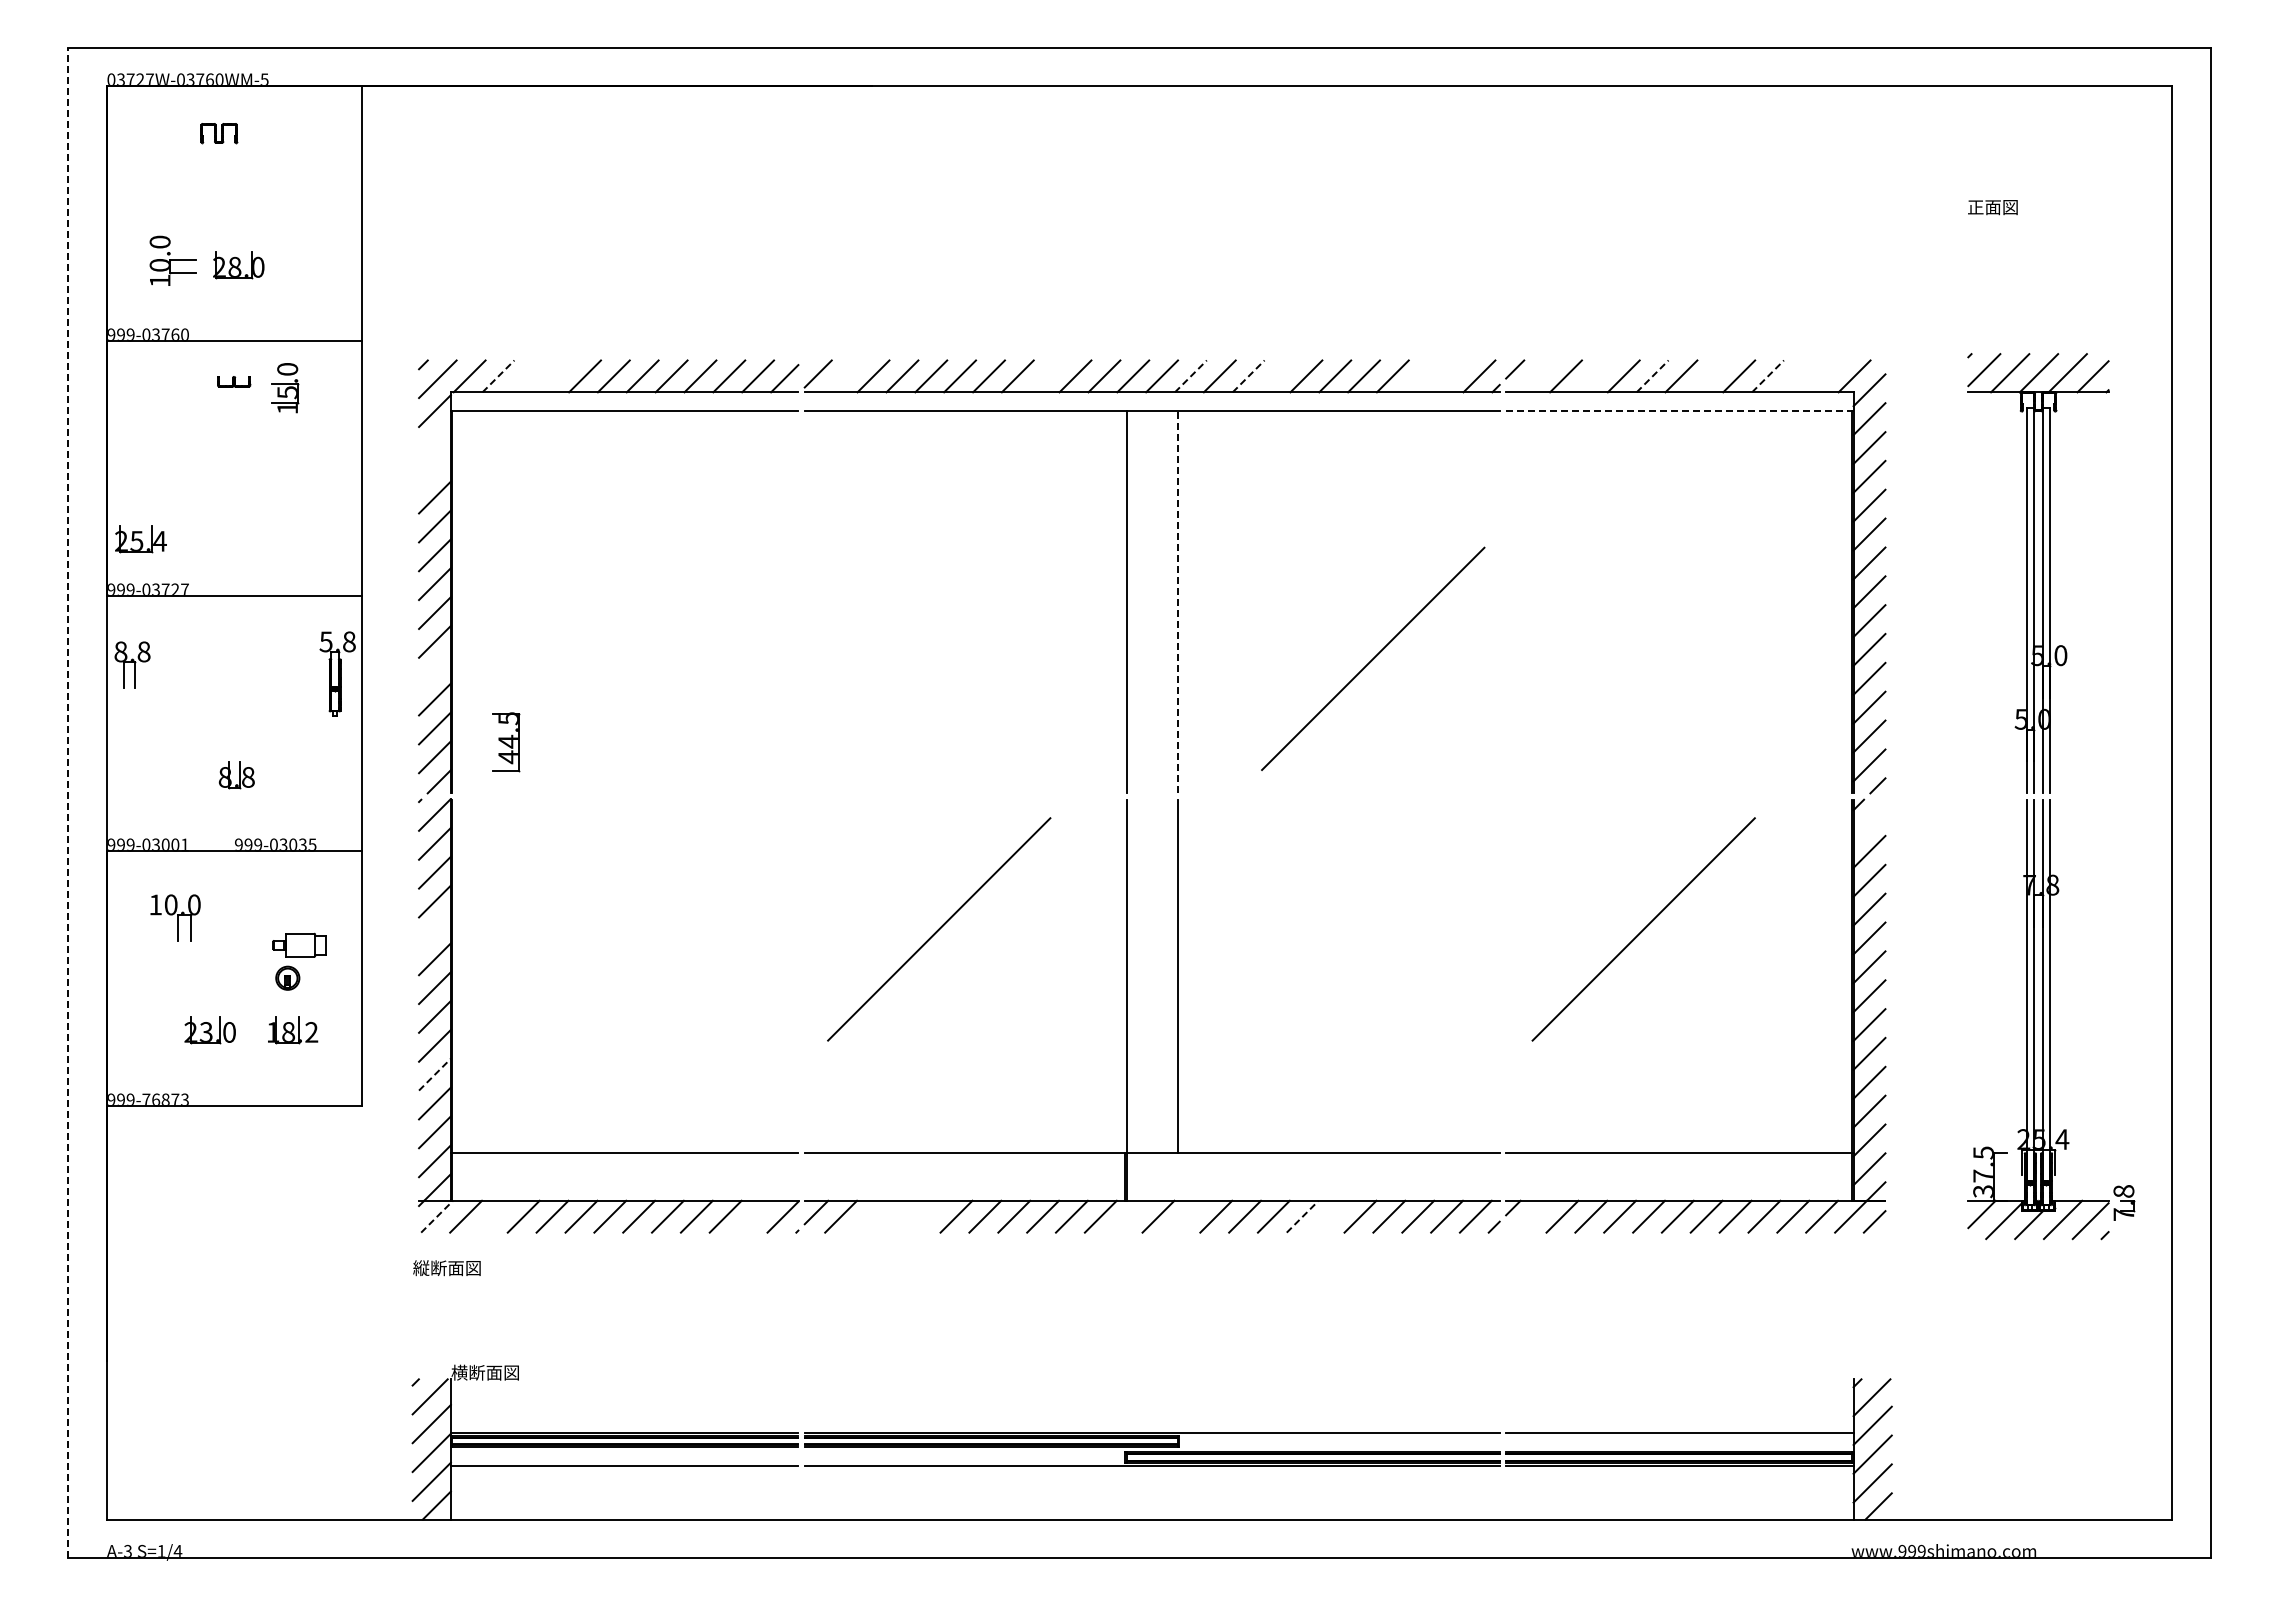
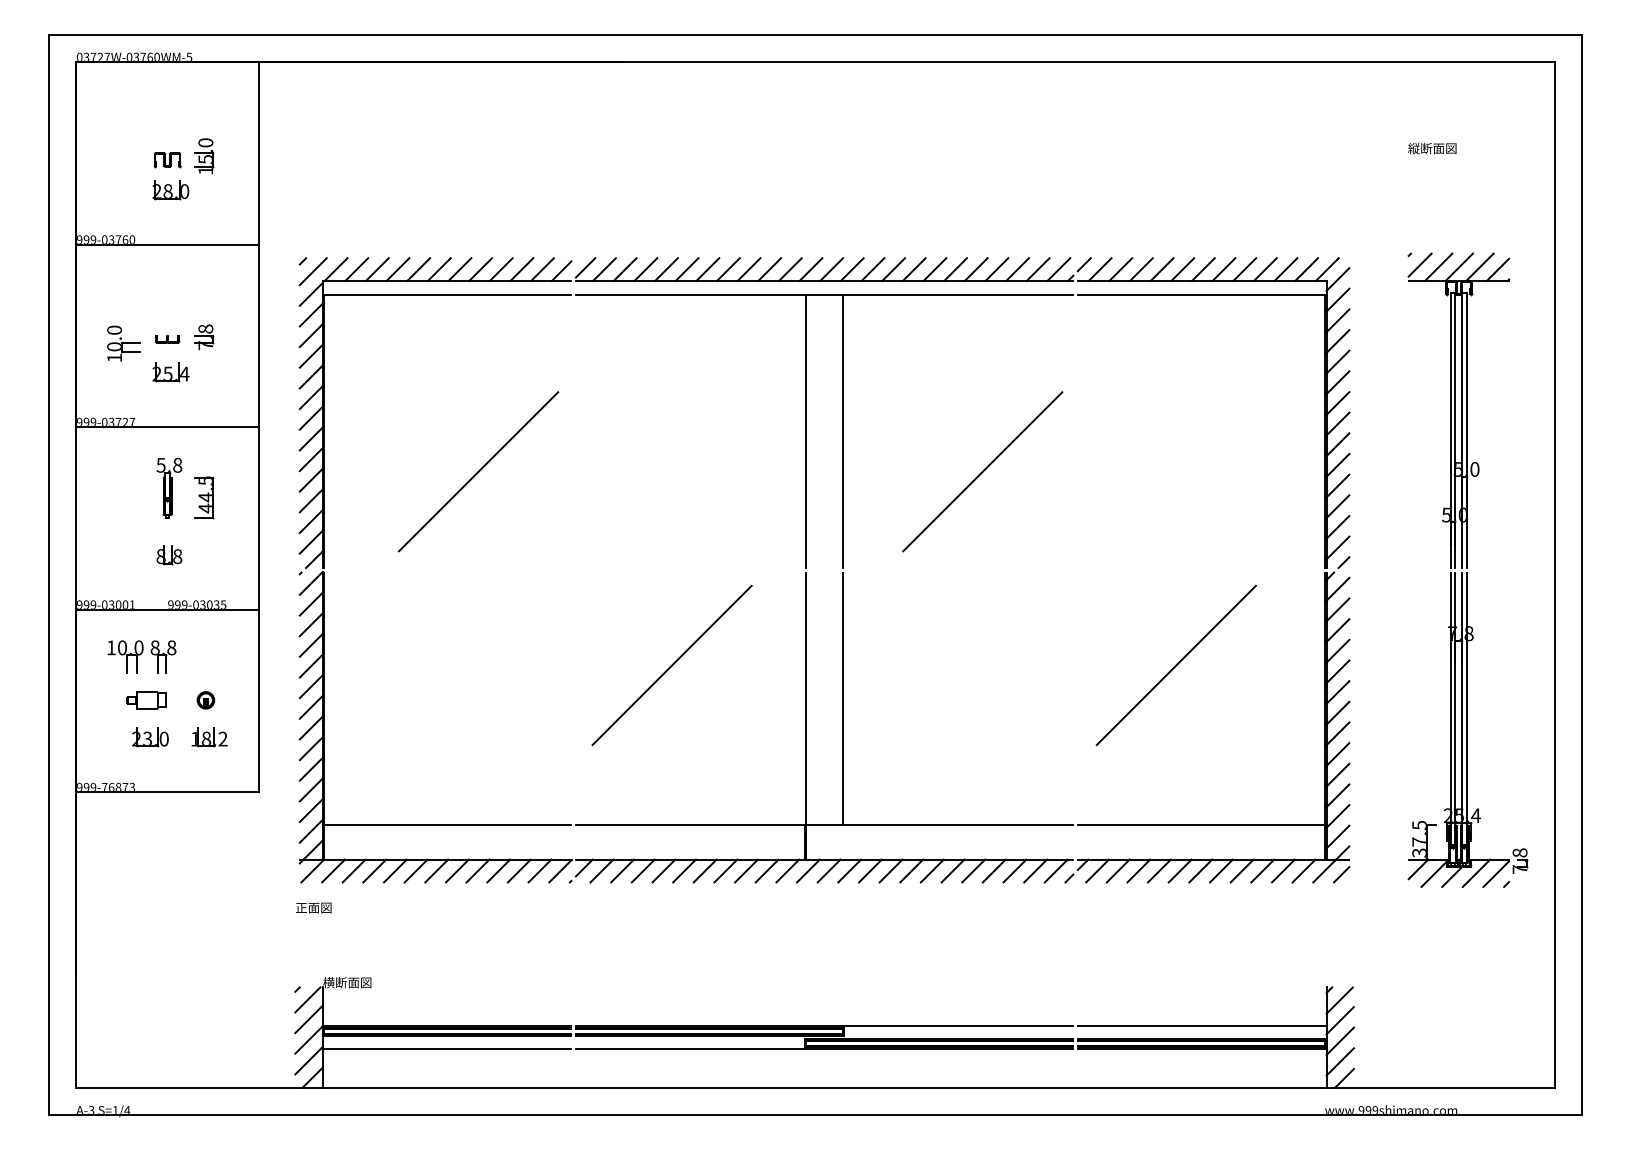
part: (219, 133) -> (167, 160), moved
text: (2001, 207) -> (1432, 148), 正面図 -> 縦断面図
part: (172, 260) -> (123, 343), moved
line: (498, 376) -> (356, 269), dashed -> solid
line: (527, 376) -> (377, 269), added
line: (556, 376) -> (398, 269), added
line: (844, 376) -> (604, 269), added
line: (1046, 376) -> (748, 269), added
line: (1190, 376) -> (852, 269), dashed -> solid
line: (1248, 376) -> (893, 269), dashed -> solid
line: (1277, 376) -> (914, 269), added
line: (1421, 376) -> (1017, 269), added
line: (1450, 376) -> (1038, 269), added
line: (1537, 376) -> (1100, 269), added
line: (1594, 376) -> (1141, 269), added
line: (1652, 376) -> (1182, 269), dashed -> solid
line: (1710, 376) -> (1224, 269), added
line: (1768, 376) -> (1265, 269), dashed -> solid
line: (1796, 376) -> (1285, 269), added
line: (1825, 376) -> (1306, 269), added
part: (234, 381) -> (167, 339), moved
part: (285, 388) -> (204, 156), moved
line: (1679, 411) -> (1201, 294), dashed -> solid
line: (434, 439) -> (310, 314), added
line: (434, 468) -> (310, 335), added
part: (285, 470) -> (204, 336), added
part: (140, 539) -> (170, 372), moved
line: (1177, 602) -> (842, 431), dashed -> solid
line: (668, 658) -> (478, 471), added
part: (132, 664) -> (163, 656), moved
line: (434, 670) -> (310, 480), added
part: (337, 673) -> (169, 487), moved
part: (506, 742) -> (204, 497), moved
line: (68, 802) -> (48, 574), dashed -> solid
line: (1869, 823) -> (1337, 589), added
line: (434, 930) -> (310, 666), added
part: (299, 944) -> (146, 699), moved
line: (434, 1074) -> (310, 769), dashed -> solid
line: (437, 1216) -> (313, 870), dashed -> solid
line: (494, 1216) -> (353, 870), added
line: (754, 1216) -> (539, 870), added
line: (869, 1216) -> (622, 870), added
line: (898, 1216) -> (643, 870), added
line: (927, 1216) -> (663, 870), added
line: (1129, 1216) -> (808, 870), added
line: (1187, 1216) -> (849, 870), added
line: (1302, 1216) -> (932, 870), dashed -> solid
line: (1331, 1216) -> (952, 870), added
line: (1533, 1216) -> (1097, 870), added
text: (446, 1268) -> (319, 908), 縦断面図 -> 正面図

